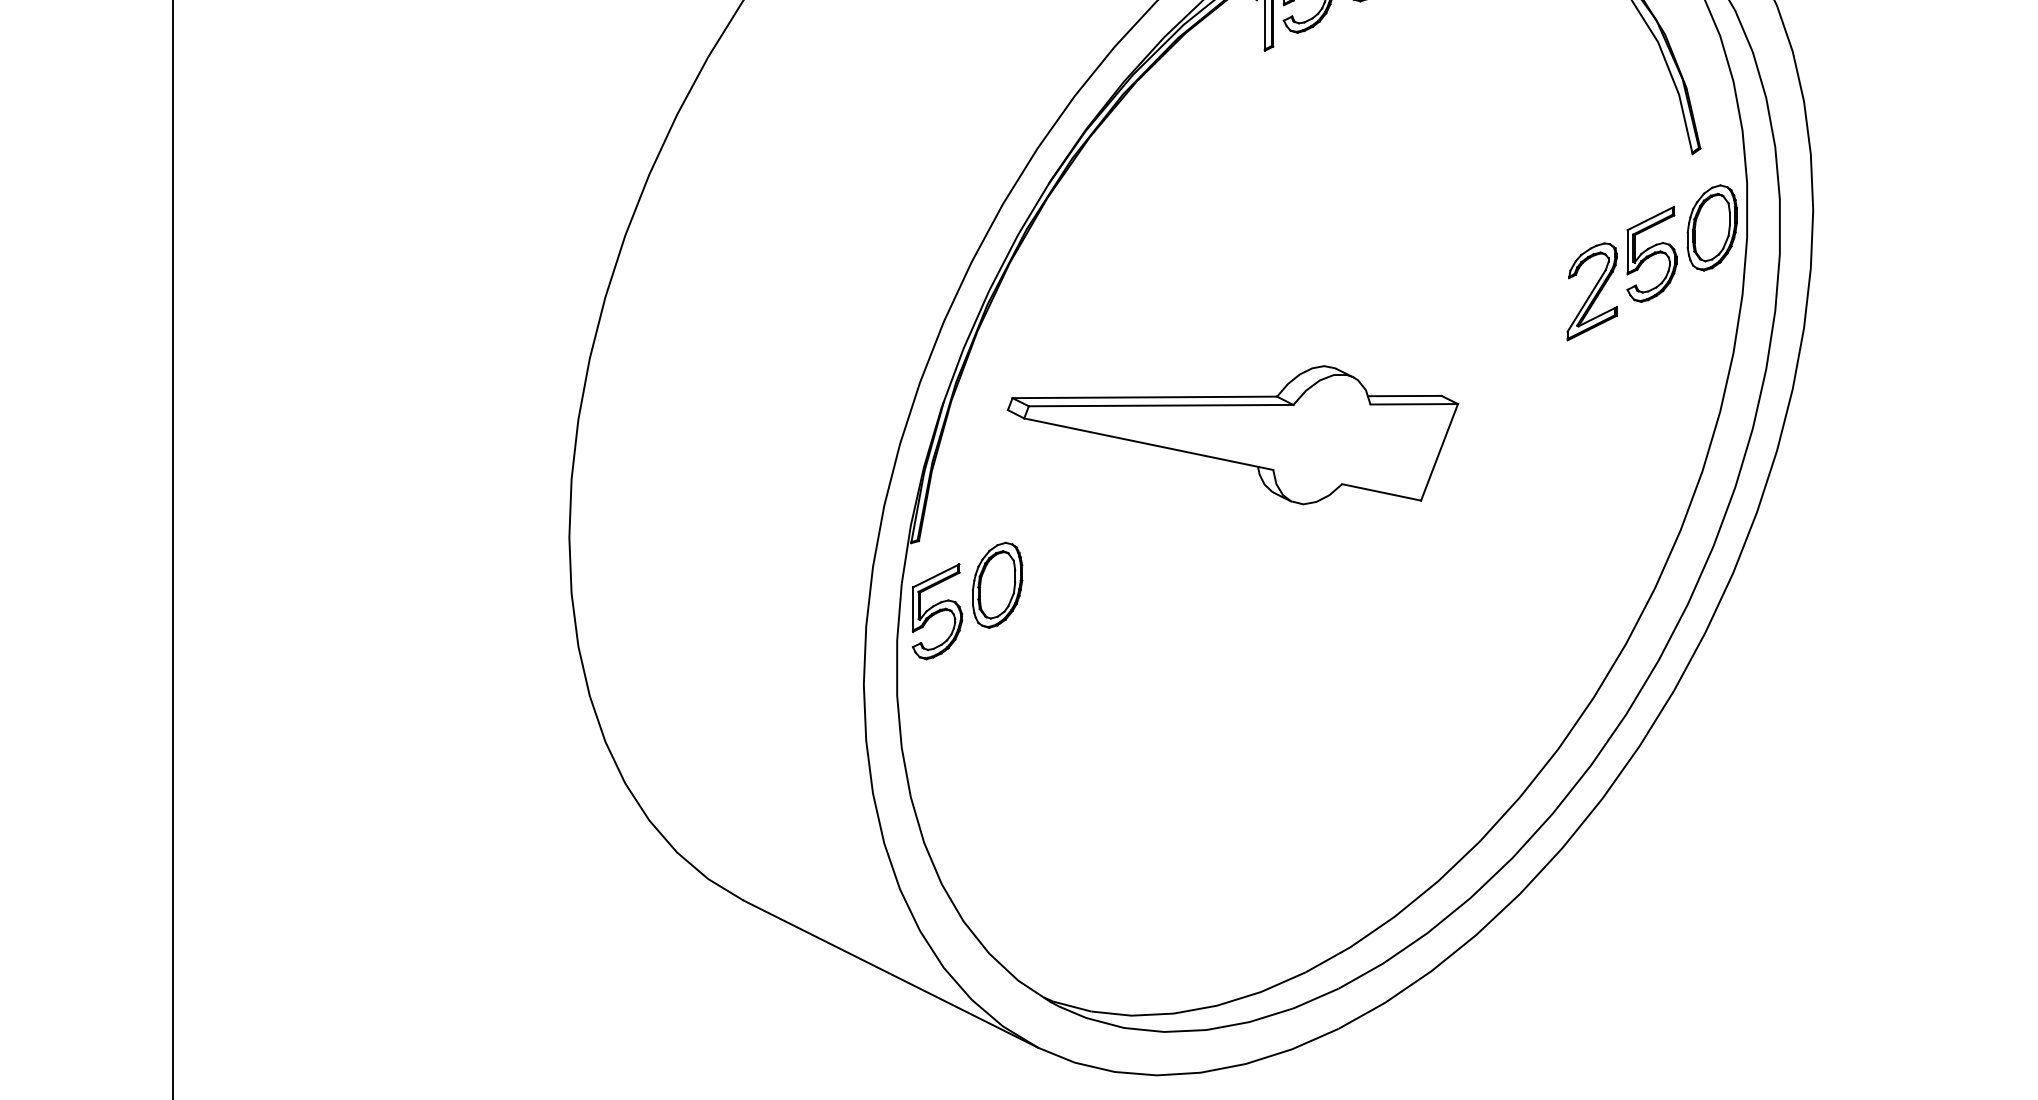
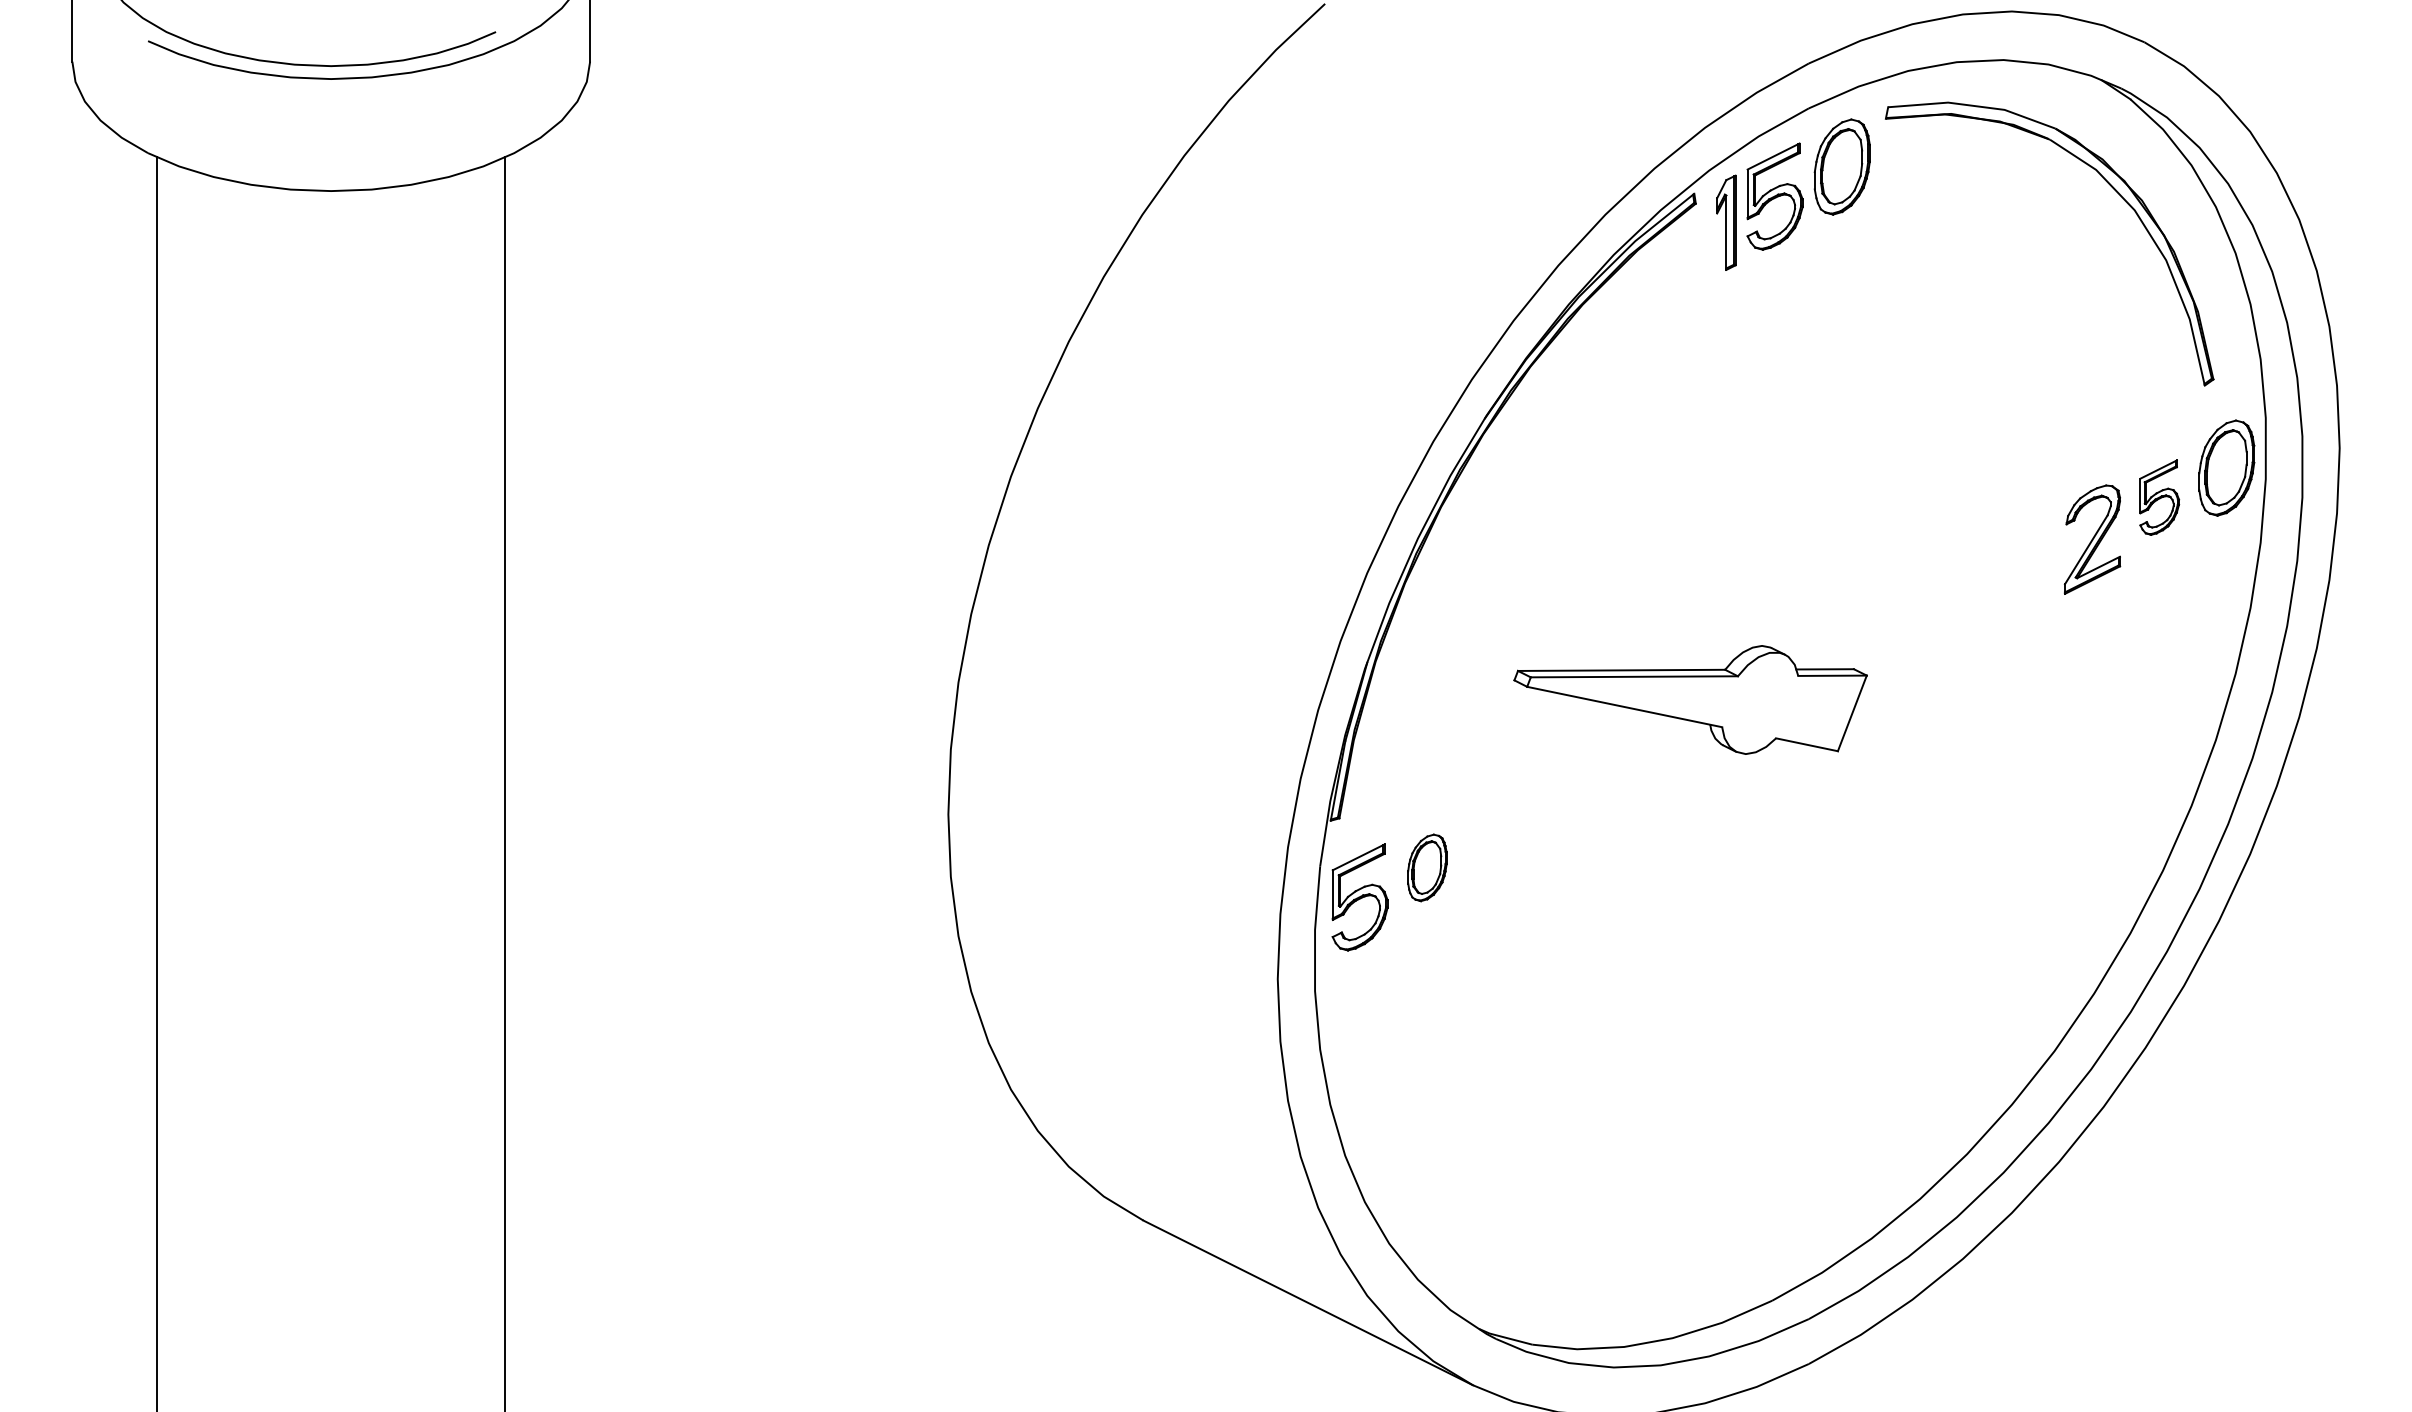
part: (1652, 254) -> (2159, 497), size x0.7
part: (1232, 434) -> (1690, 699), size x0.7
part: (997, 584) -> (1427, 867), size x0.7

